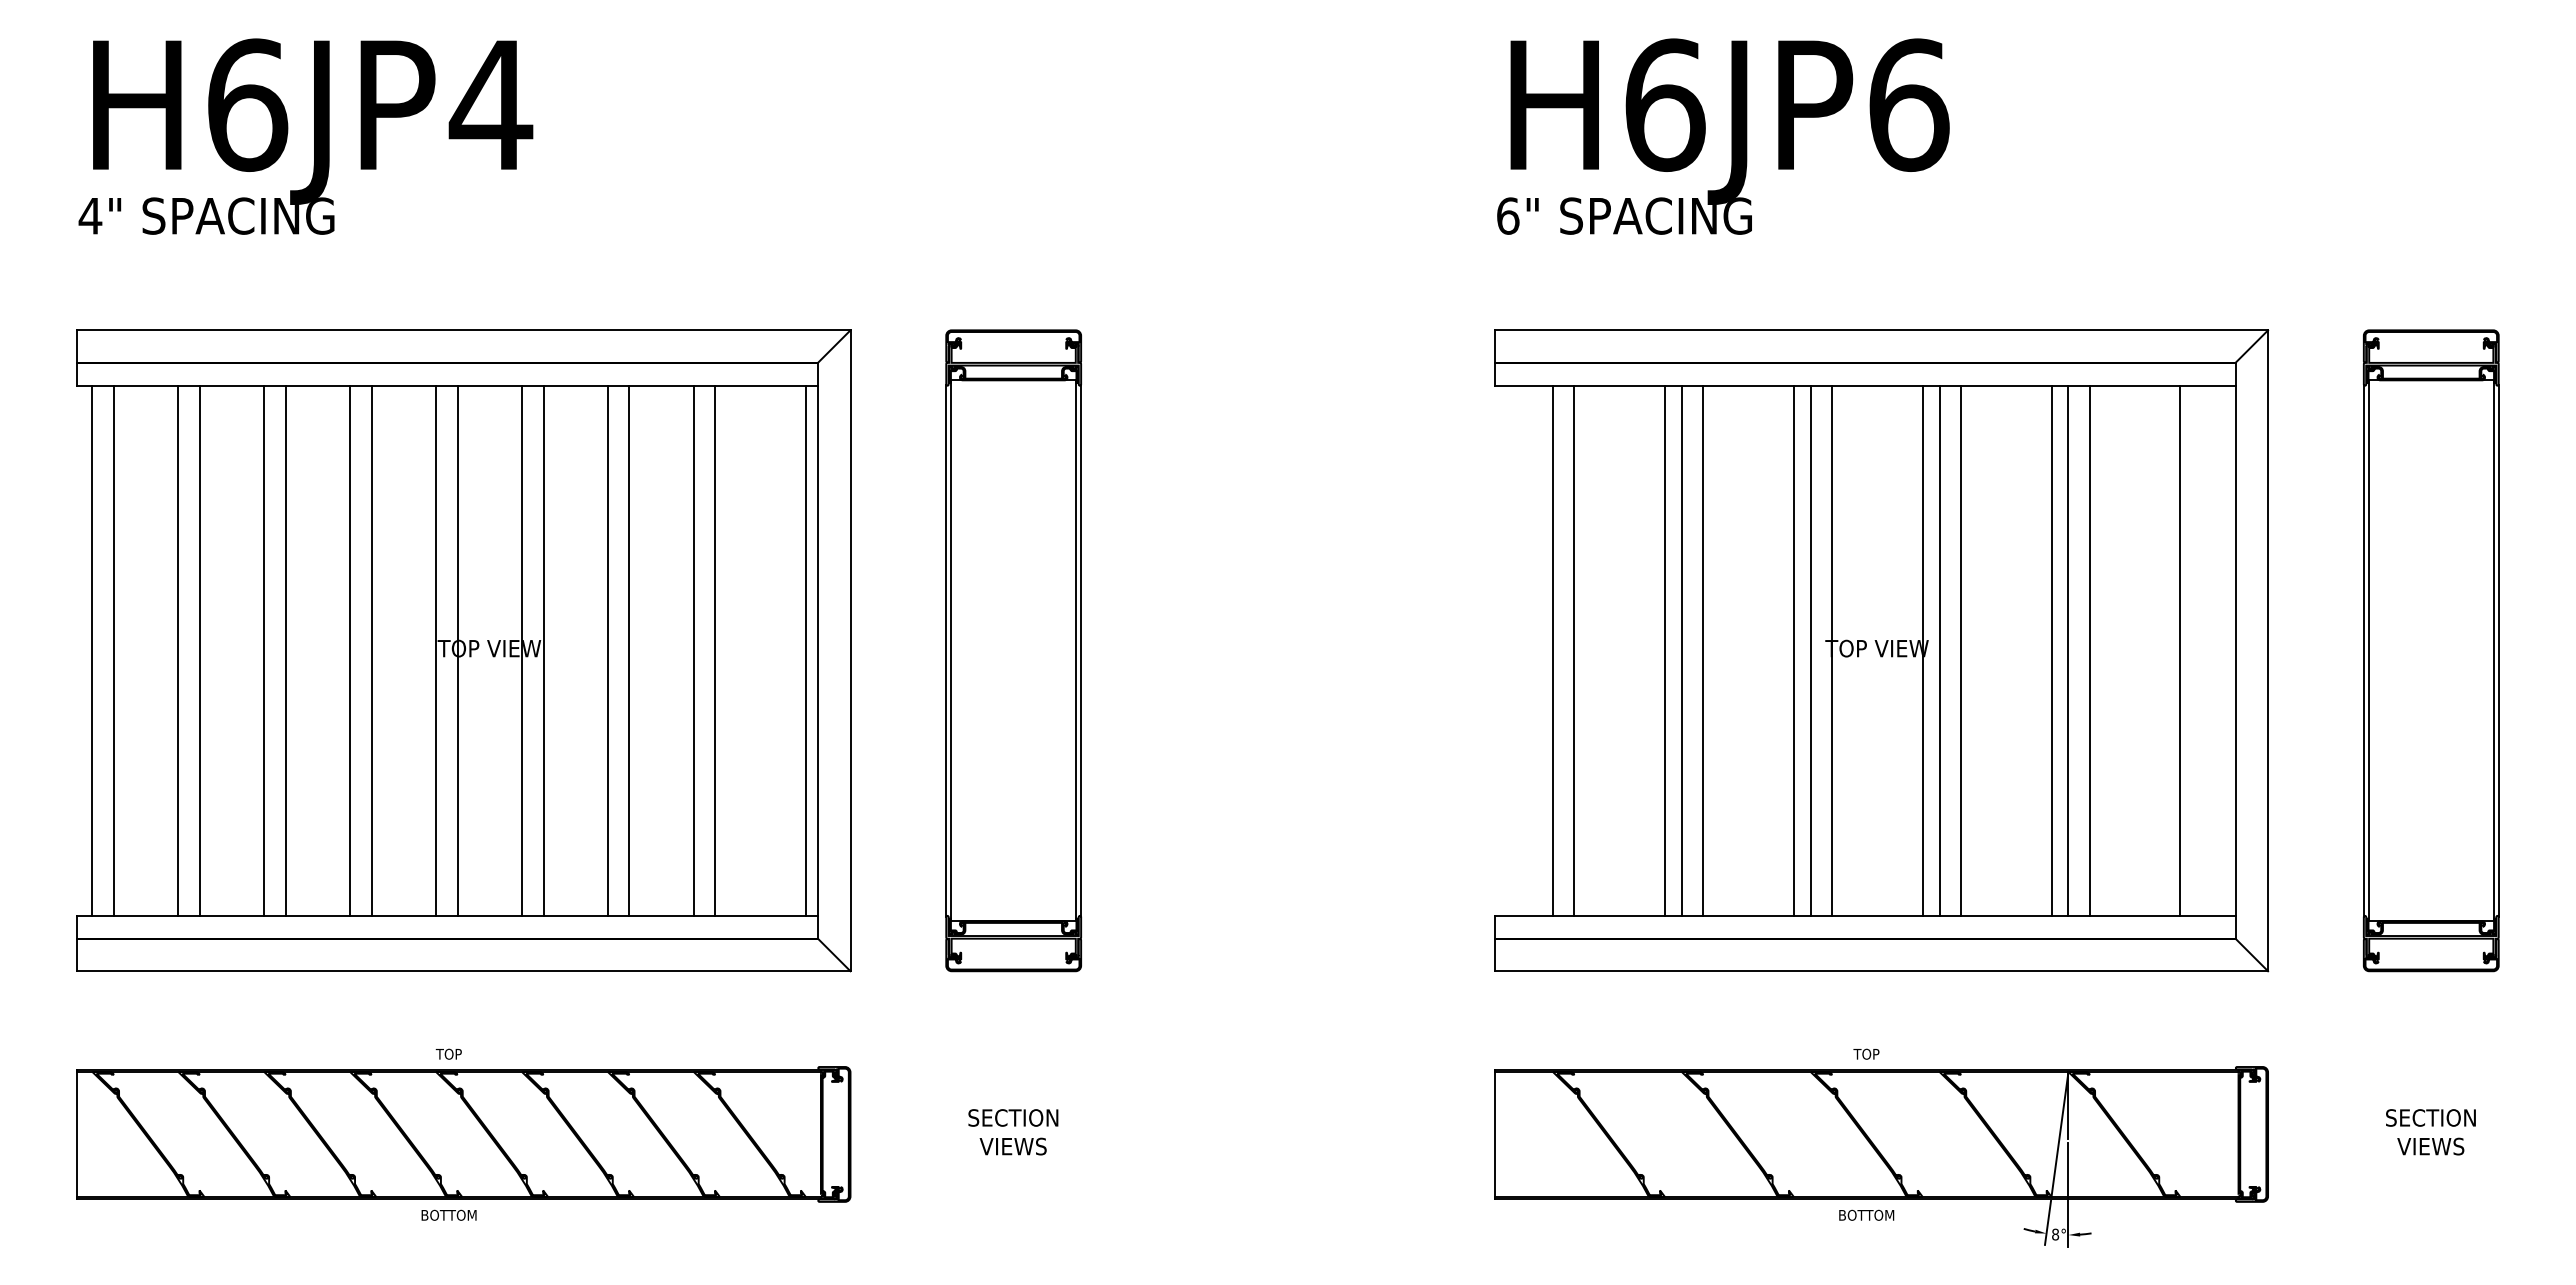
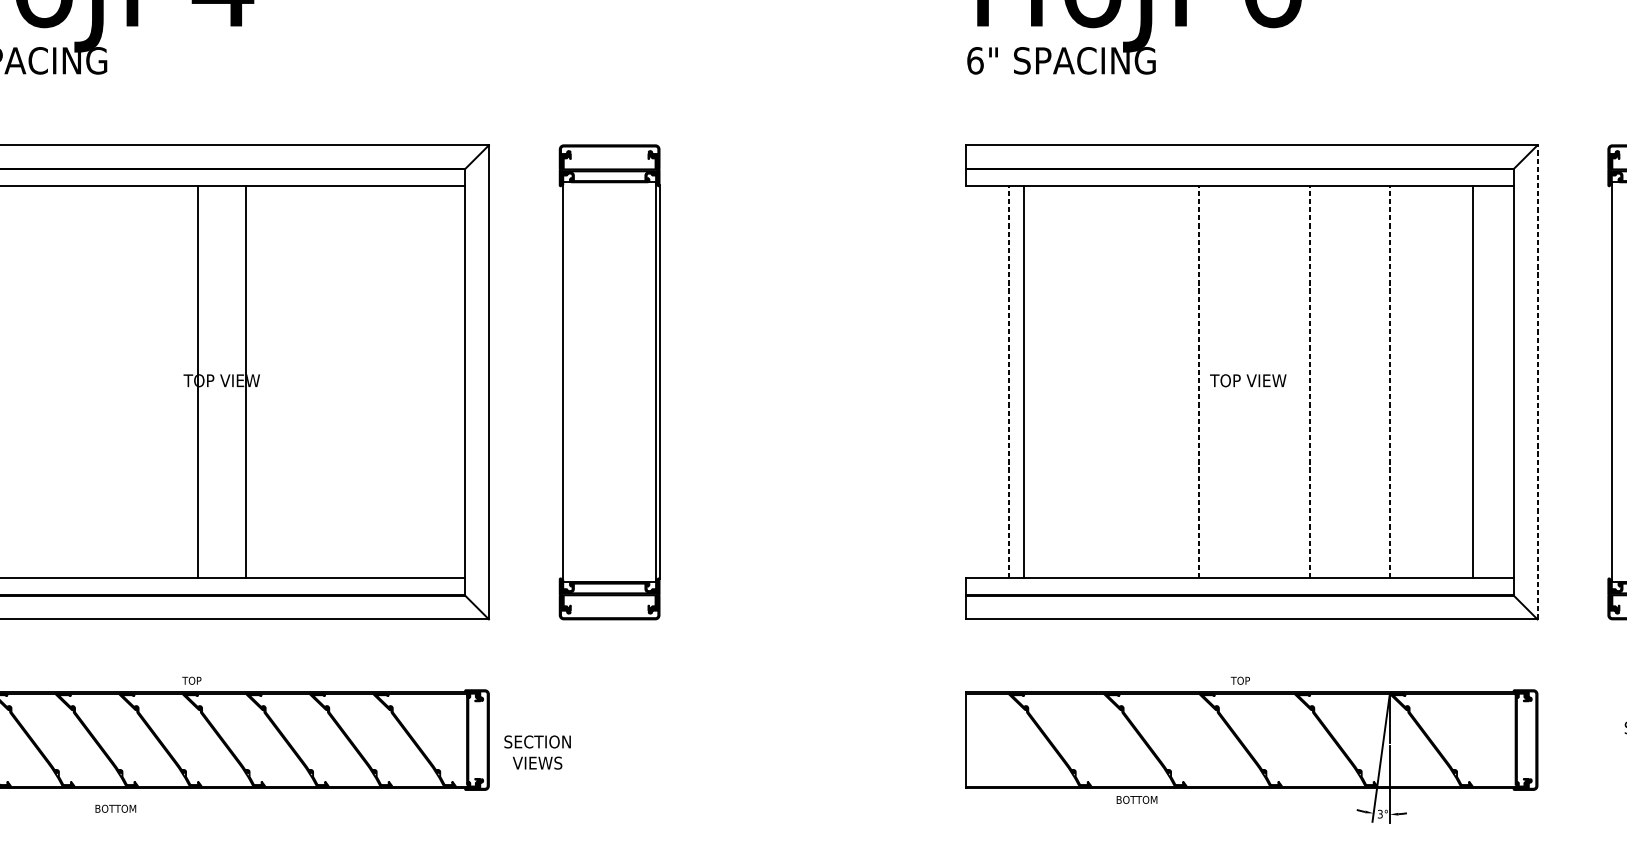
line: (199, 650) -> (7, 382), removed
line: (264, 650) -> (55, 382), removed
line: (285, 650) -> (71, 382), removed
line: (350, 650) -> (119, 382), removed
line: (371, 650) -> (134, 382), removed
line: (436, 650) -> (182, 382), removed
line: (543, 650) -> (261, 382), removed
line: (607, 650) -> (309, 382), removed
line: (629, 650) -> (325, 382), removed
line: (693, 650) -> (372, 382), removed
line: (715, 650) -> (389, 382), removed
line: (805, 650) -> (455, 382), removed
line: (946, 650) -> (559, 382), removed
line: (1552, 650) -> (1008, 382), solid -> dashed
line: (1664, 650) -> (1091, 382), removed
line: (1681, 650) -> (1103, 382), removed
line: (1703, 650) -> (1119, 382), removed
line: (1793, 650) -> (1186, 382), removed
line: (1810, 650) -> (1199, 382), solid -> dashed
line: (1832, 650) -> (1215, 382), removed
line: (1922, 650) -> (1281, 382), removed
line: (1939, 650) -> (1294, 382), removed
line: (1961, 650) -> (1310, 382), solid -> dashed
line: (2051, 650) -> (1377, 382), removed
line: (2068, 650) -> (1389, 382), solid -> dashed
line: (2089, 650) -> (1405, 382), removed
line: (2268, 650) -> (1537, 382), solid -> dashed
line: (2363, 650) -> (1608, 382), removed
text: (1013, 1132) -> (537, 752), moved
text: (448, 1214) -> (115, 808), moved
text: (1866, 1214) -> (1136, 799), moved
text: (2055, 1234) -> (1380, 814), 8° -> 3°

